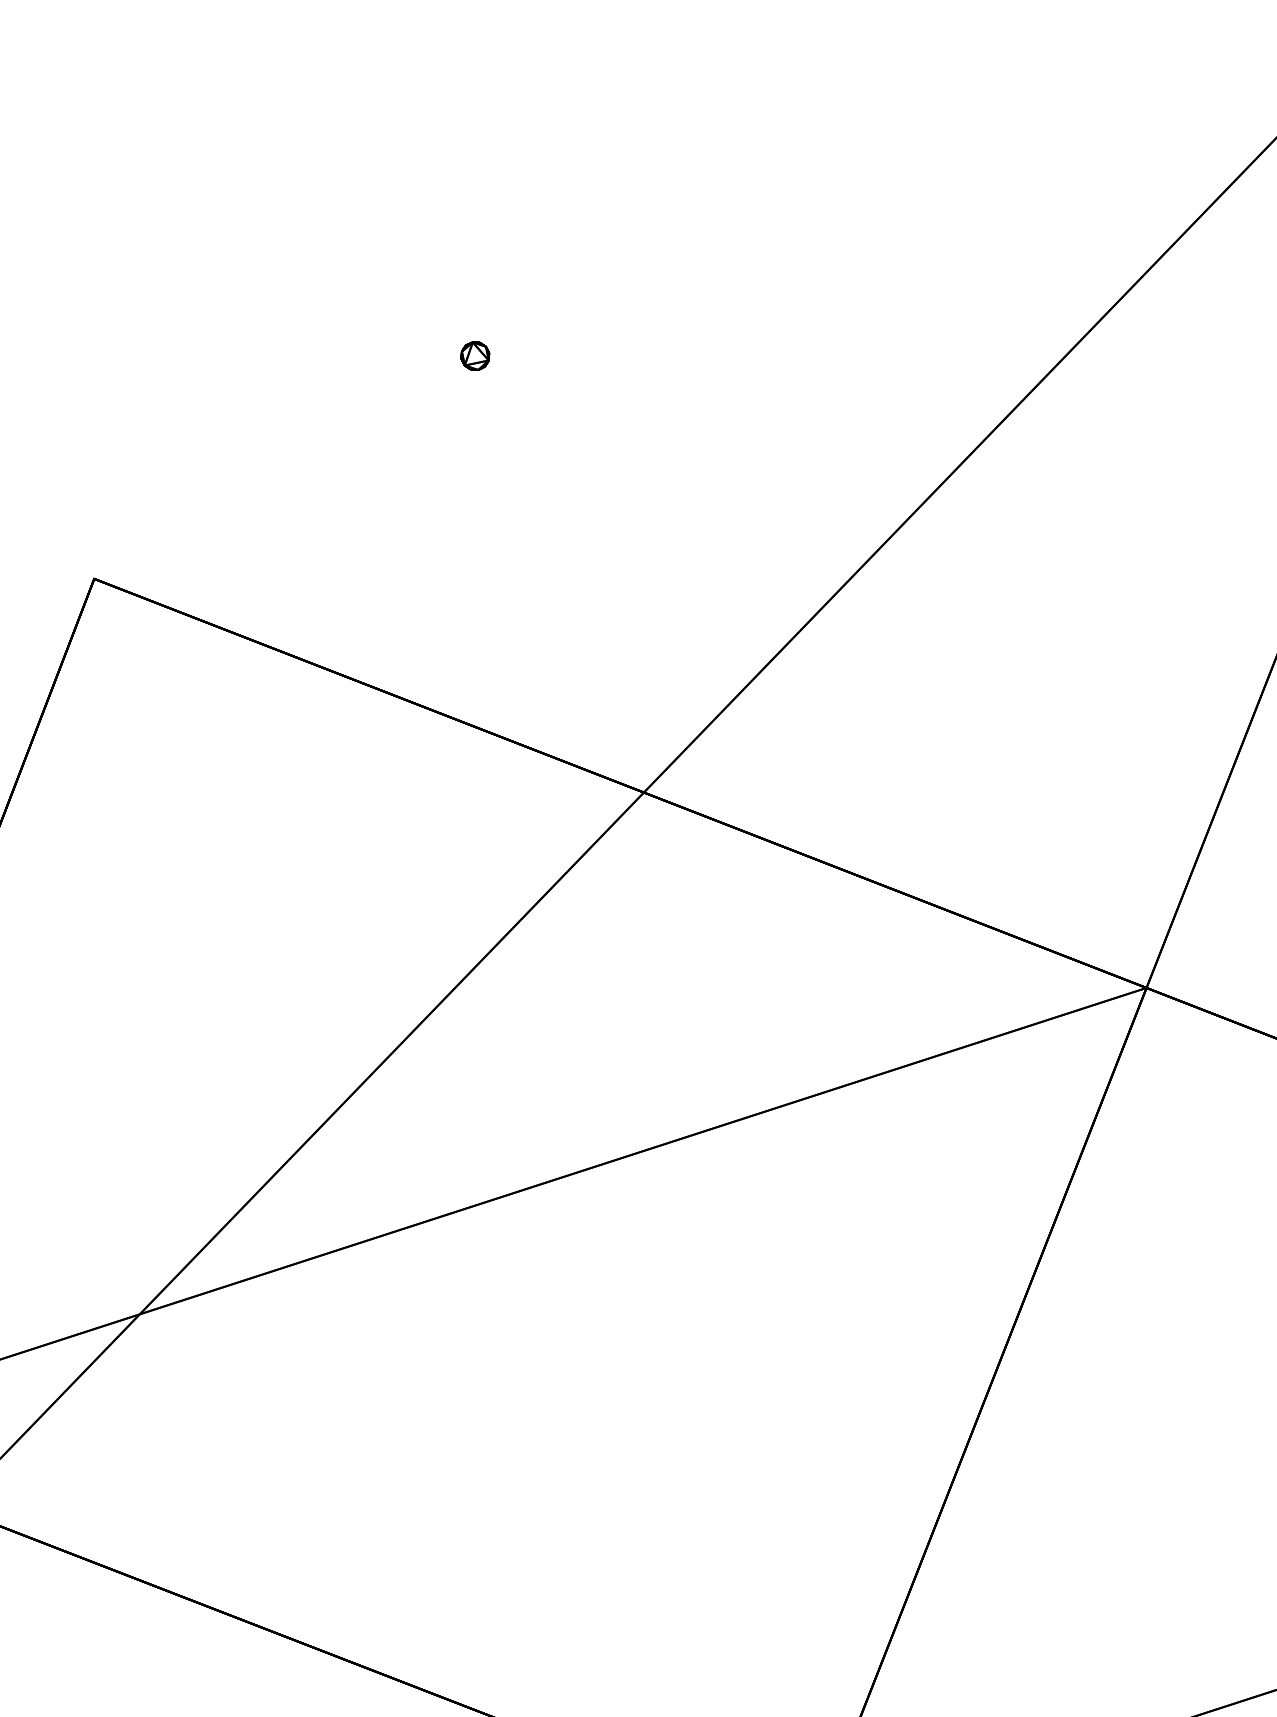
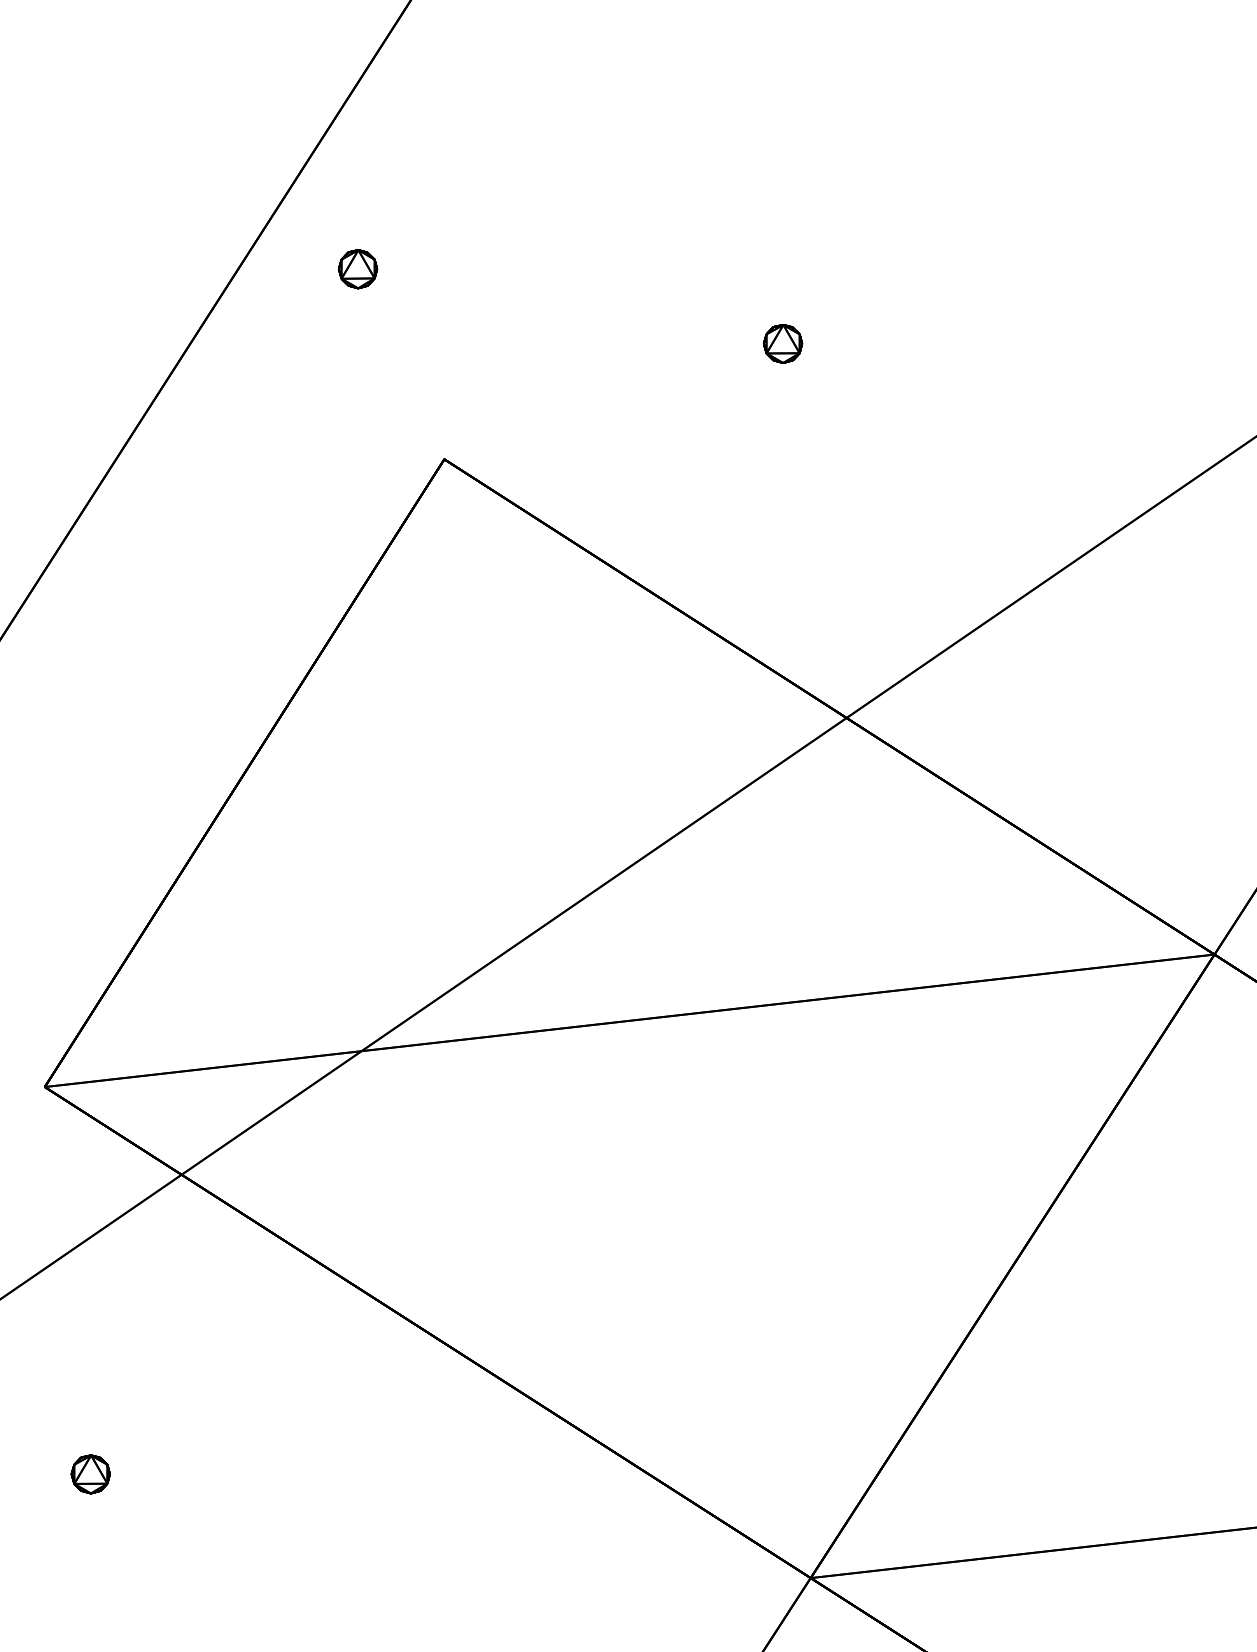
part: (475, 355) -> (783, 343), size x1.67

